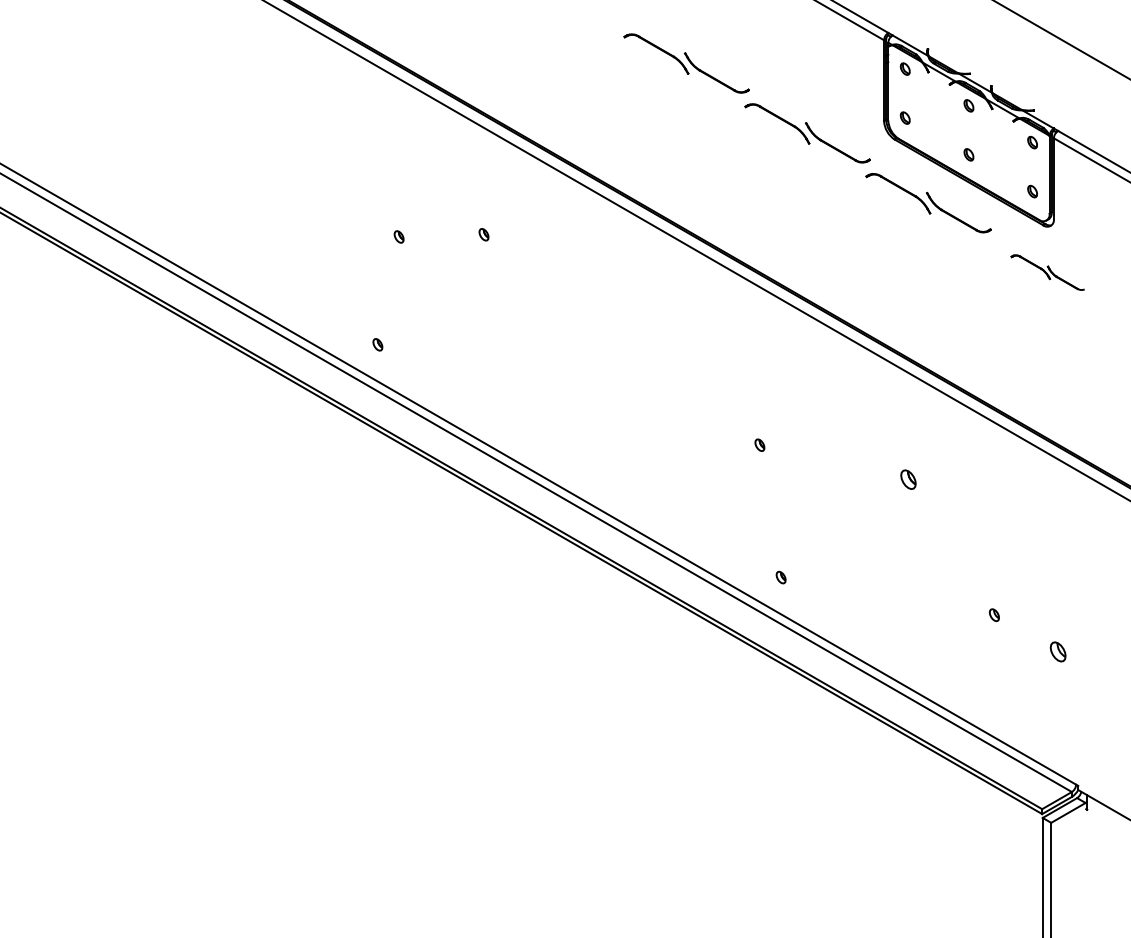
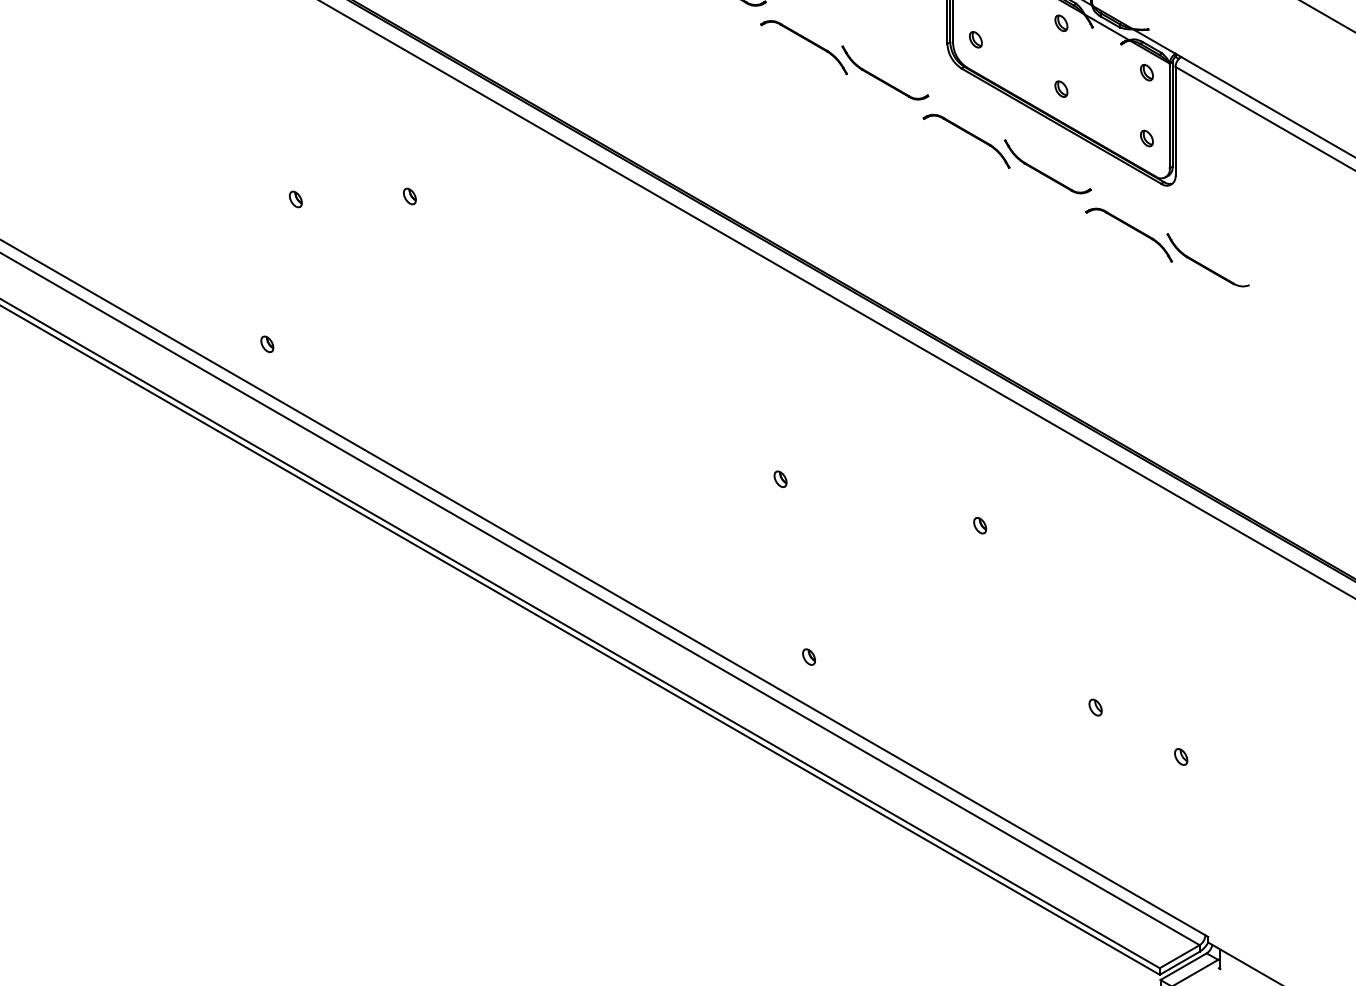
part: (1047, 272) -> (1166, 247), size x1.67
part: (908, 479) -> (980, 525), size x0.62
part: (1057, 651) -> (1180, 756), size x0.62

